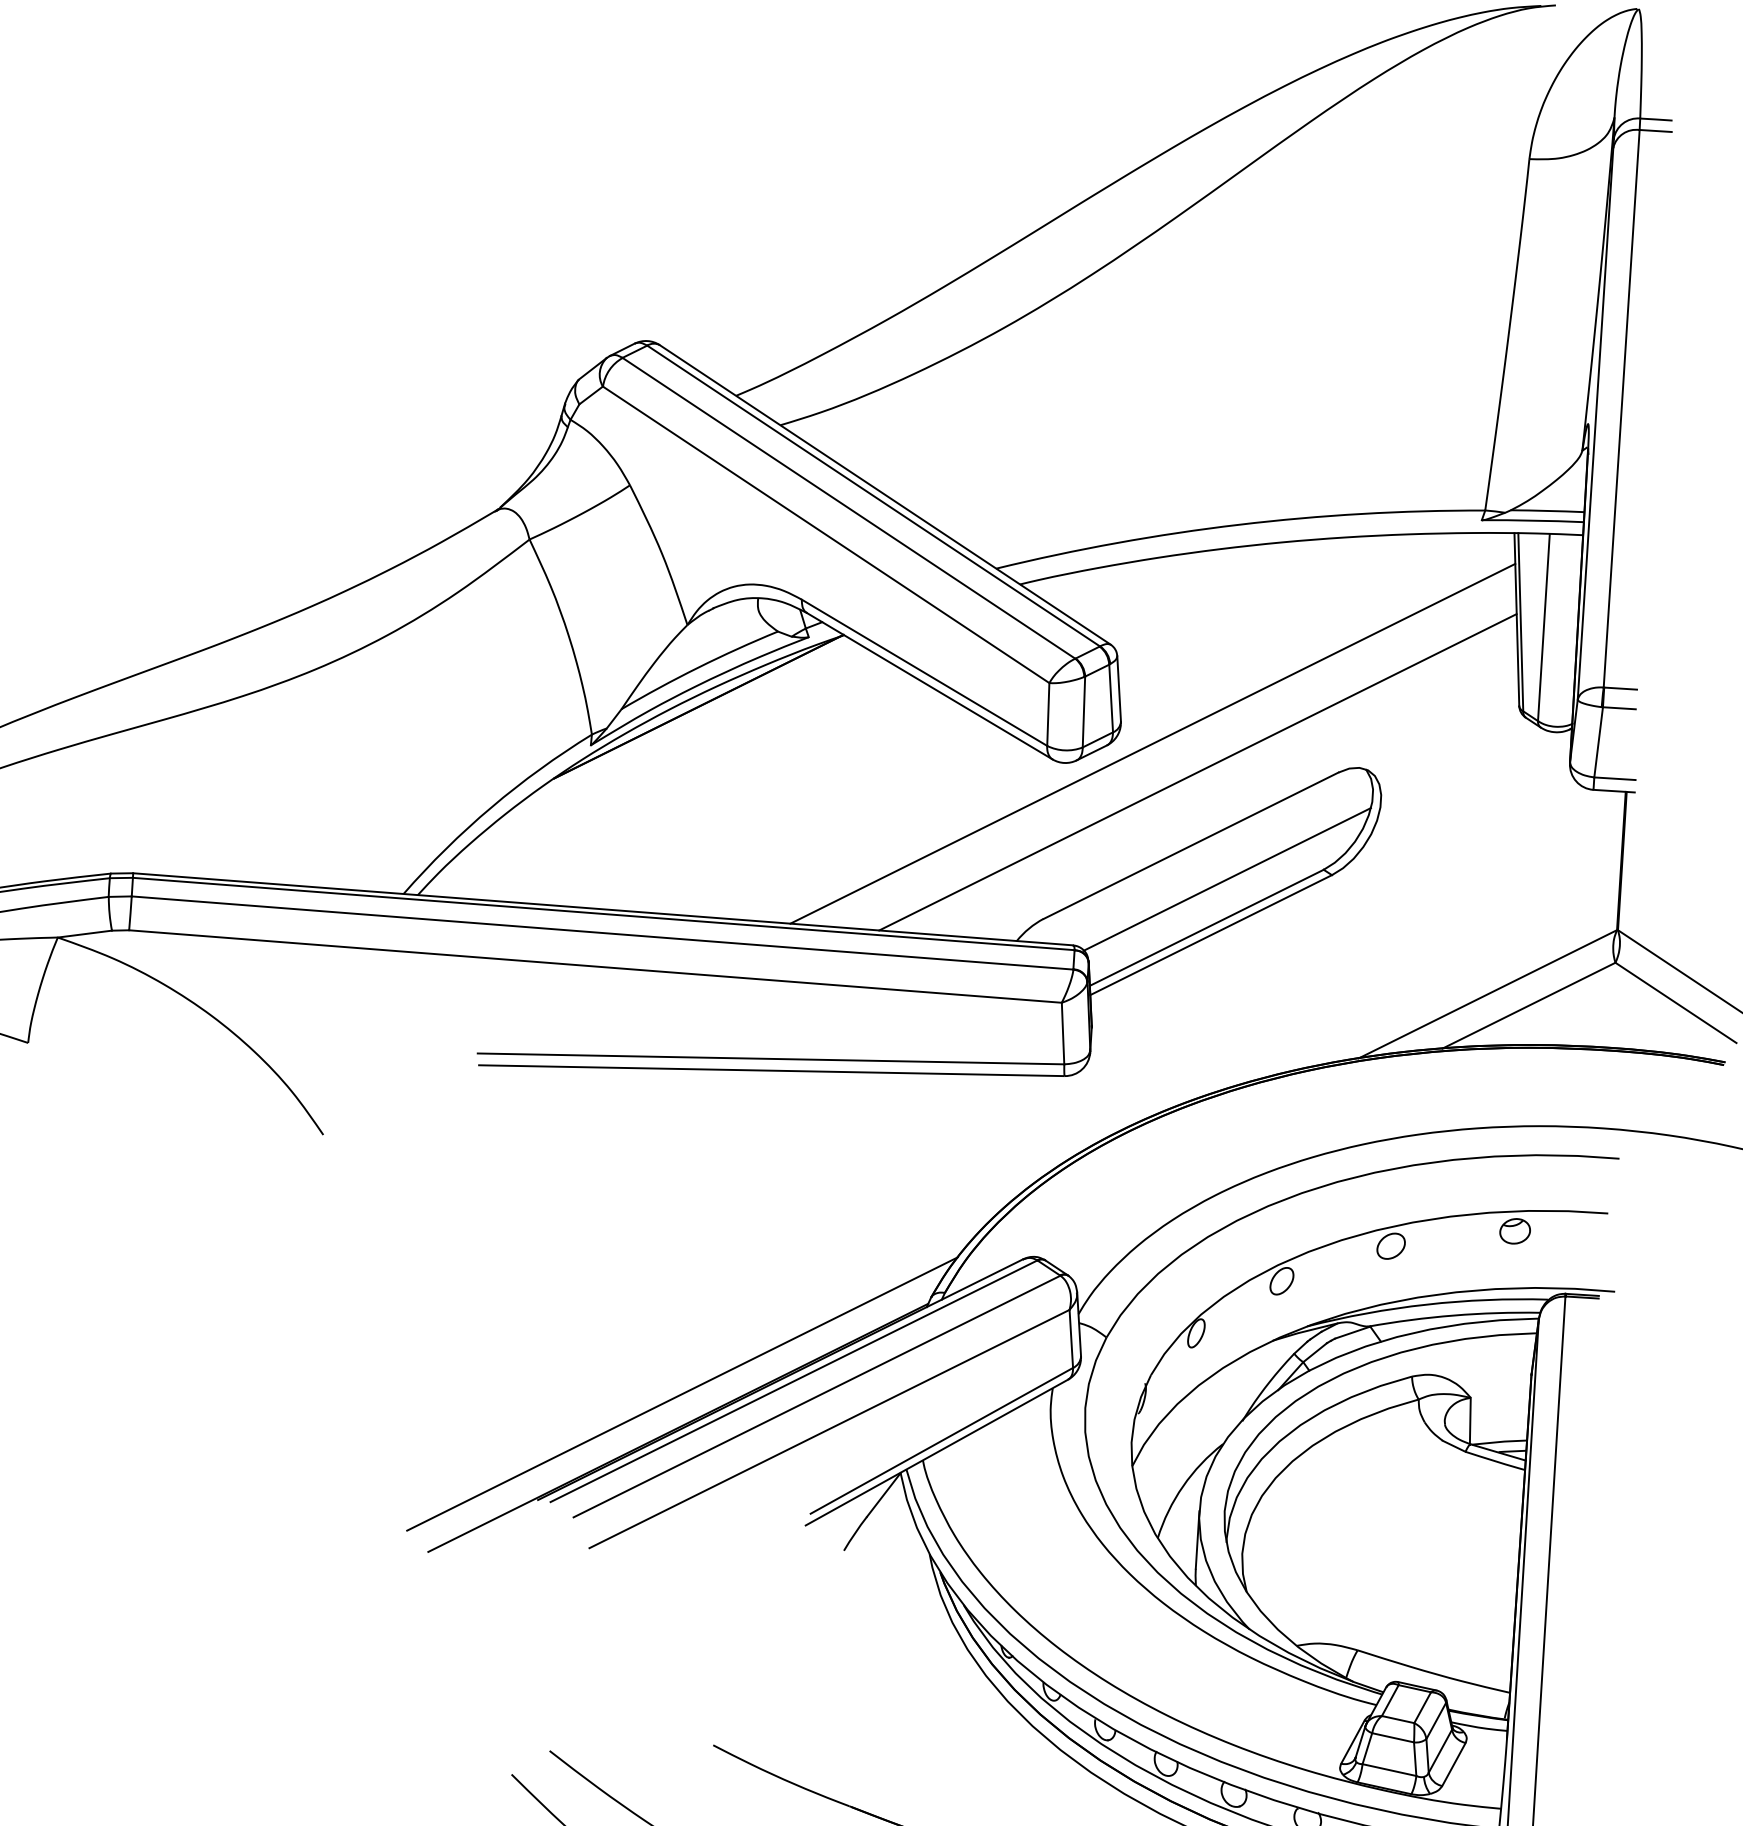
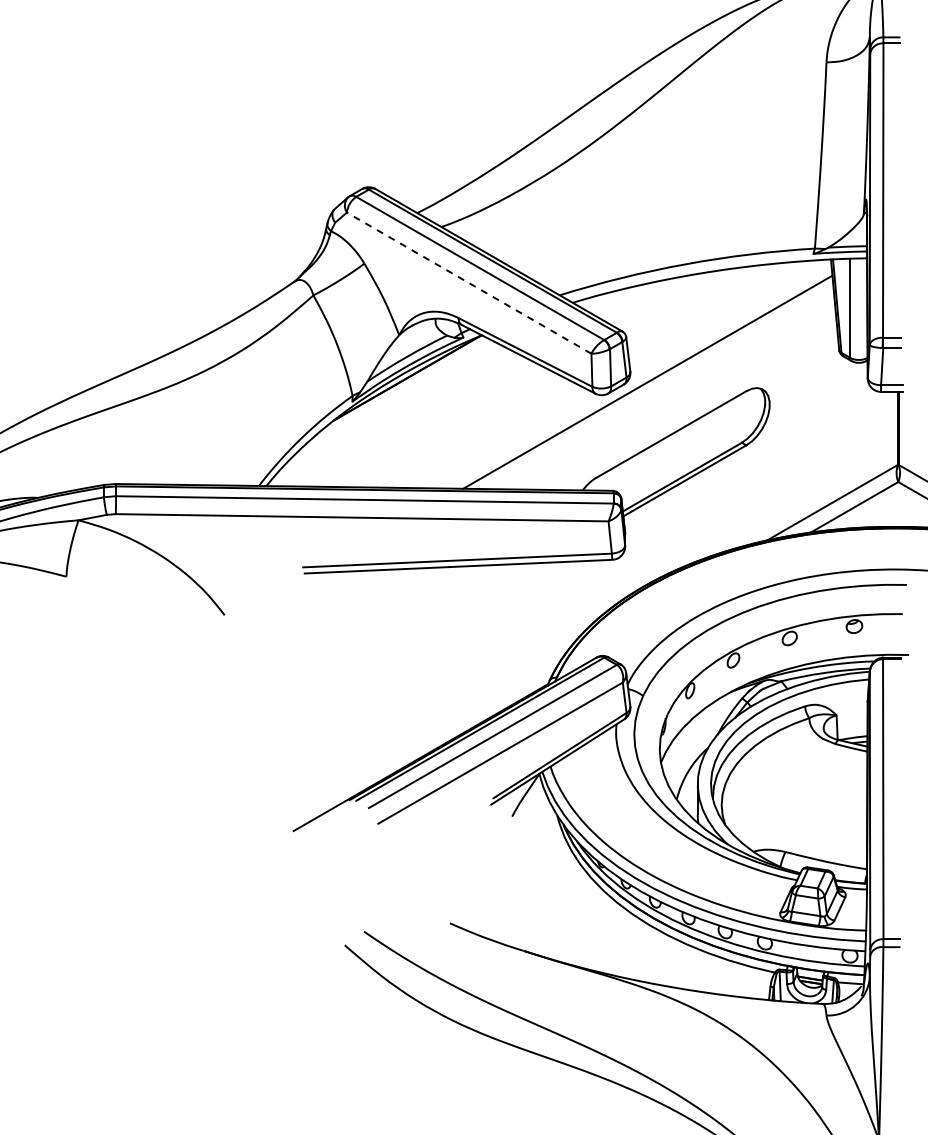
line: (824, 533) -> (468, 282), solid -> dashed
line: (1197, 771) -> (672, 395), removed
line: (1227, 878) -> (691, 450), removed
line: (681, 1393) -> (421, 739), removed

